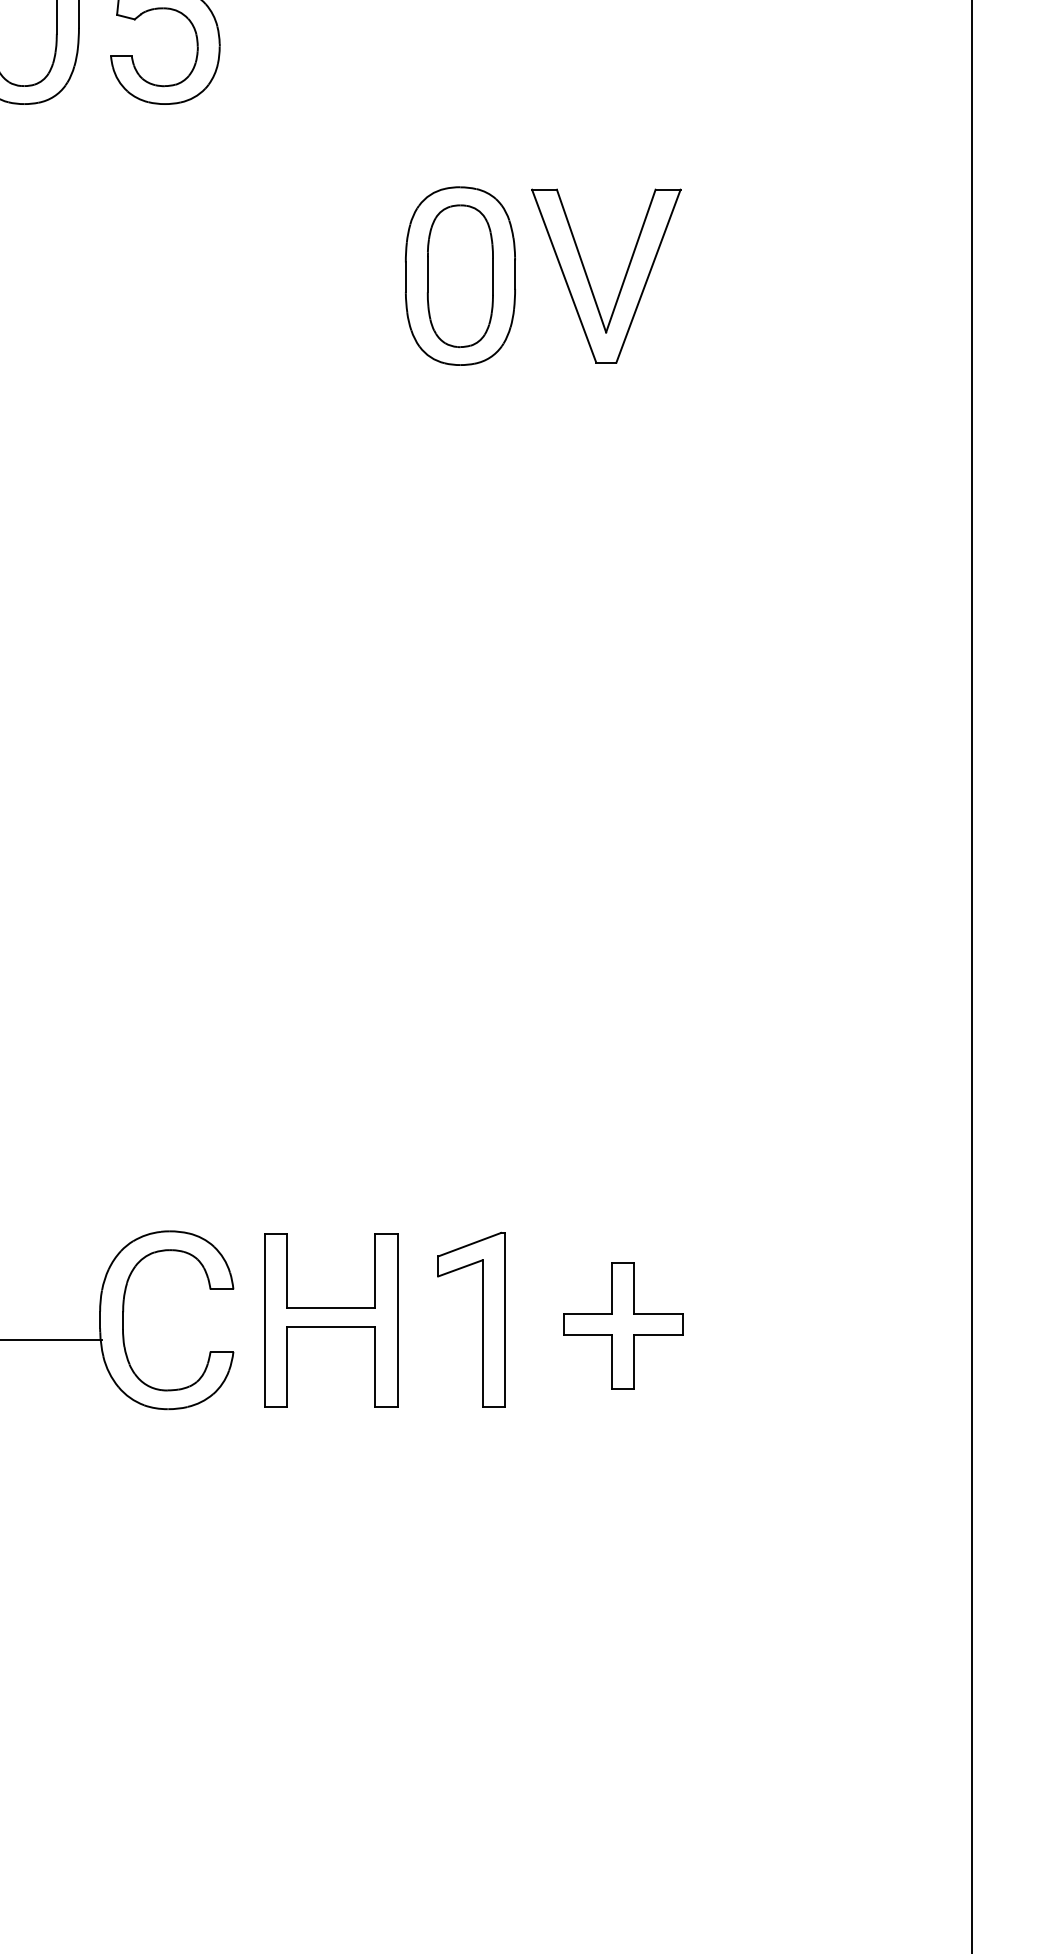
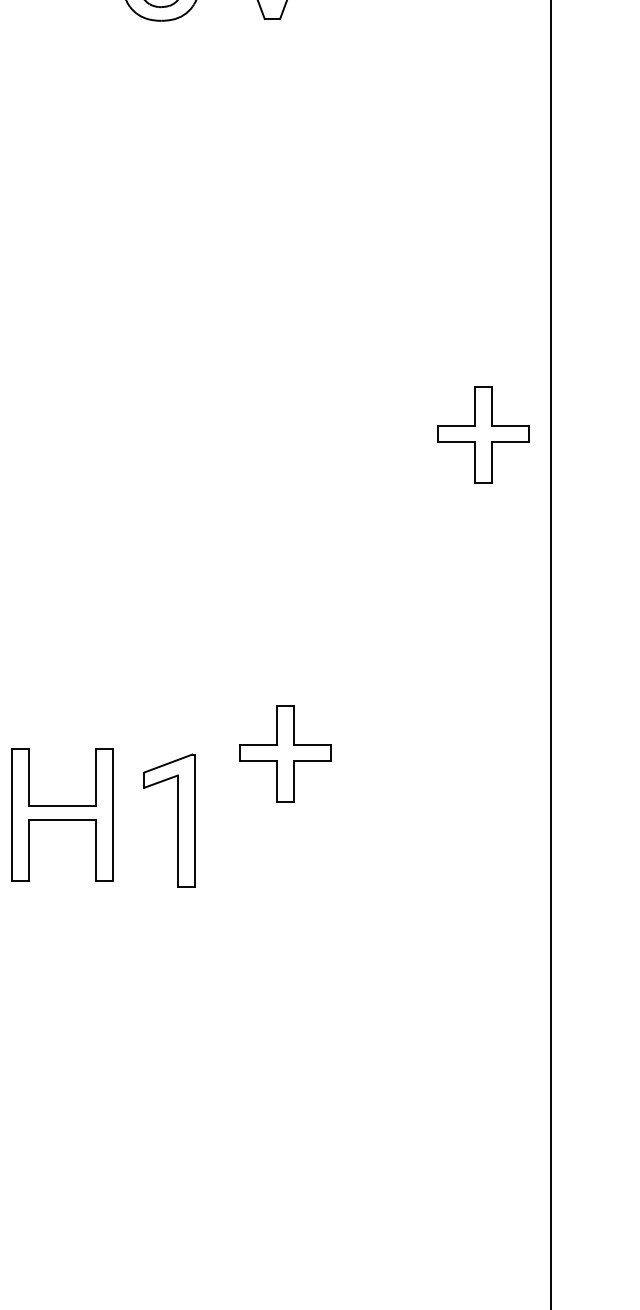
part: (883, 907) -> (483, 434), added
part: (482, 1319) -> (177, 820), moved
part: (331, 1320) -> (62, 815), moved

